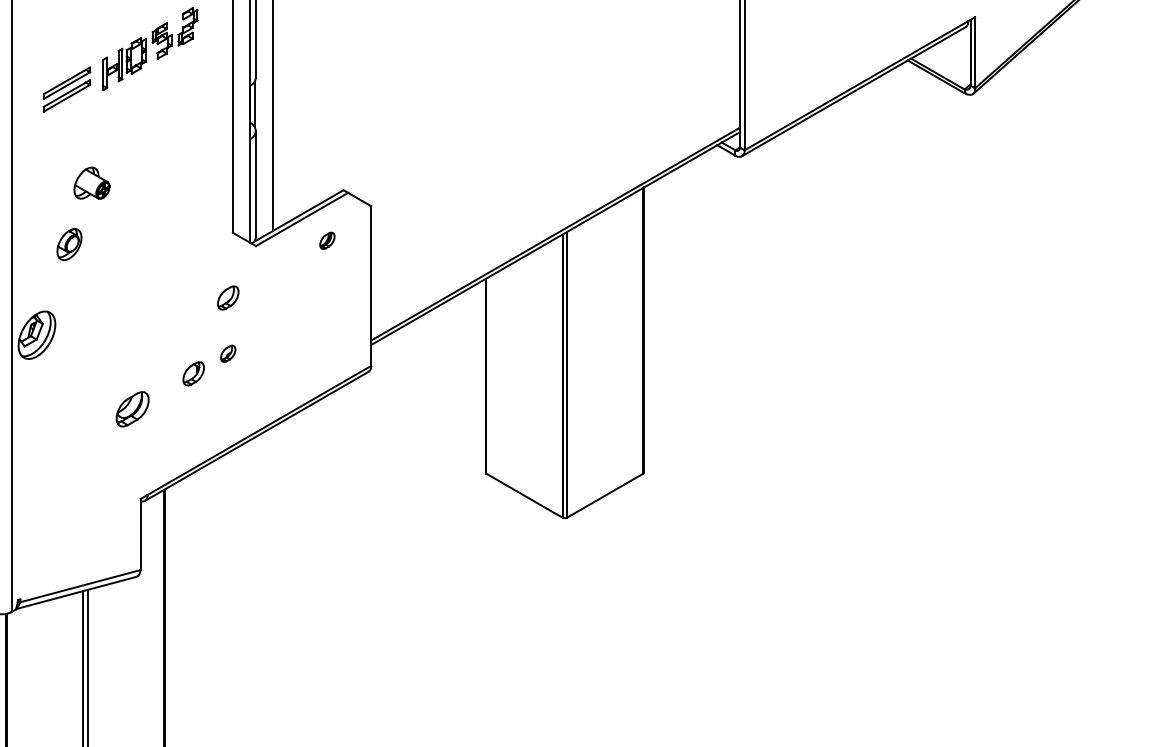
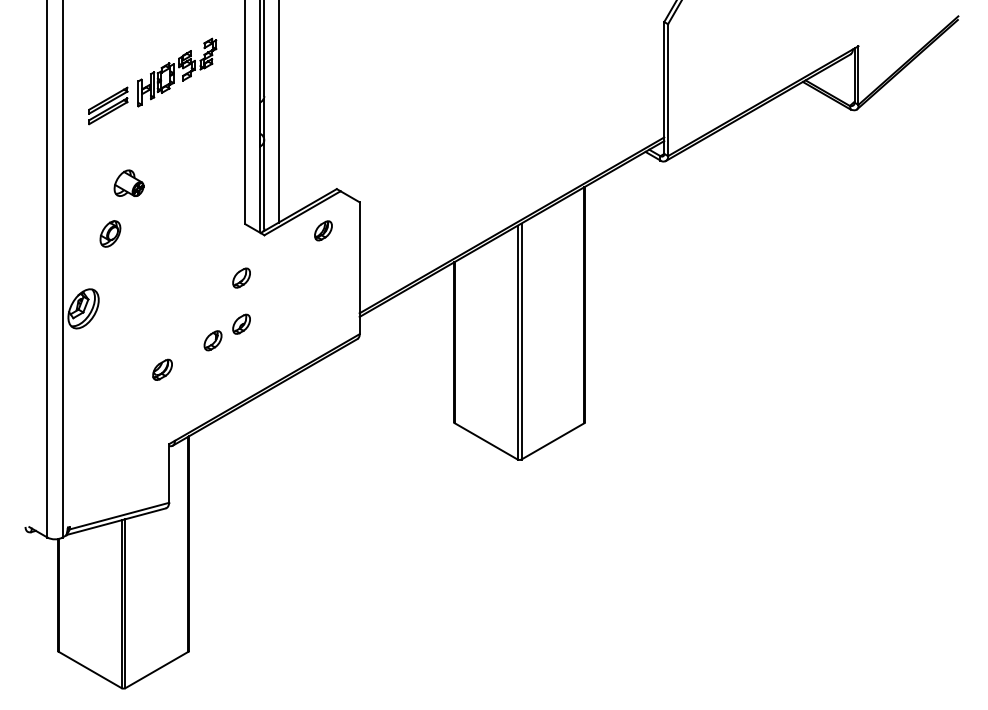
part: (327, 240) -> (323, 230), size x1.43
part: (228, 352) -> (241, 323), size x1.43
part: (132, 408) -> (162, 369), size x0.71

